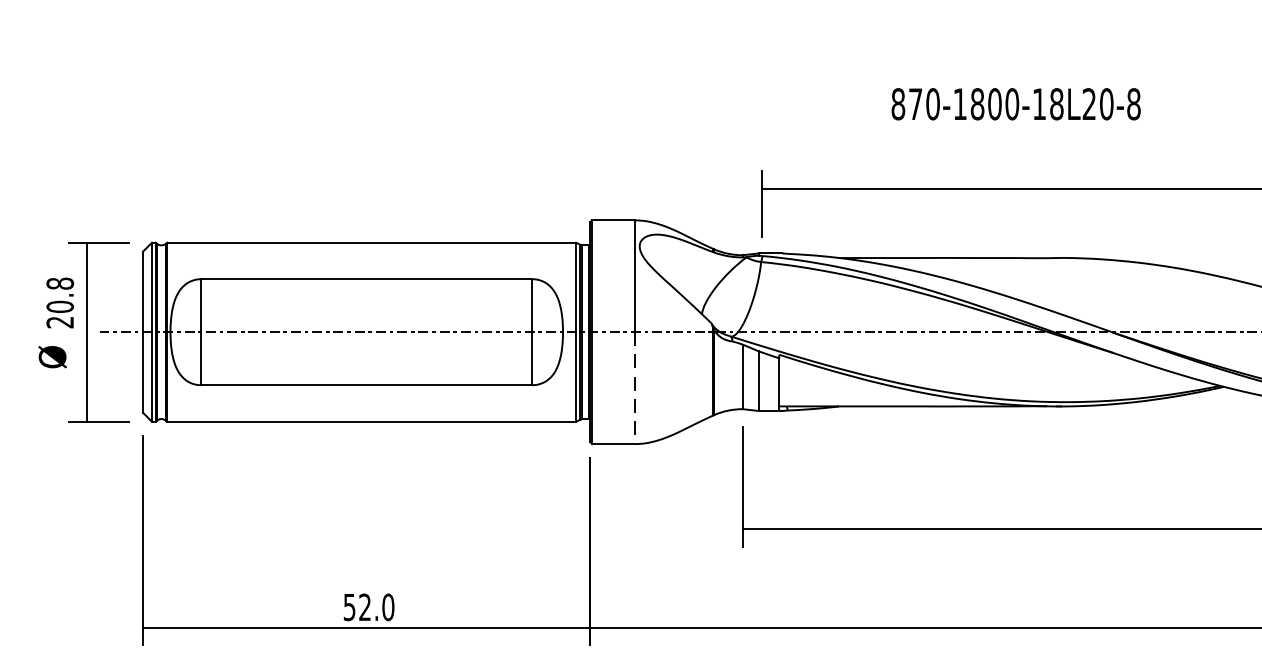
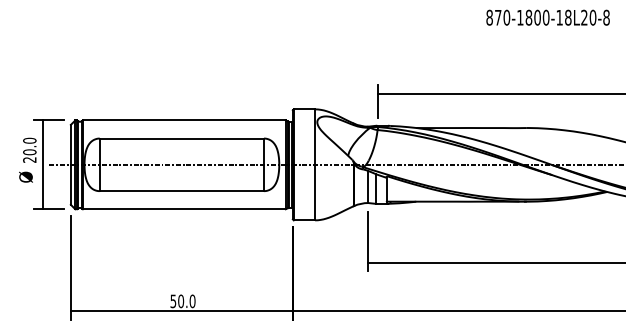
text: (1014, 103) -> (547, 17), moved
text: (59, 283) -> (29, 140), 20.8 -> 20.0
line: (636, 387) -> (315, 192), dashed -> solid
text: (365, 607) -> (181, 301), 52.0 -> 50.0

